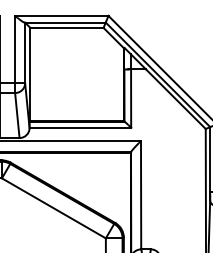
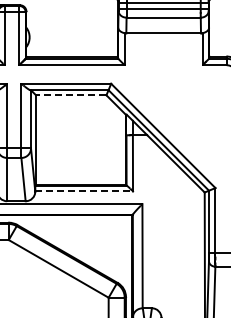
line: (66, 28) -> (70, 95), solid -> dashed
line: (80, 127) -> (84, 191), solid -> dashed

